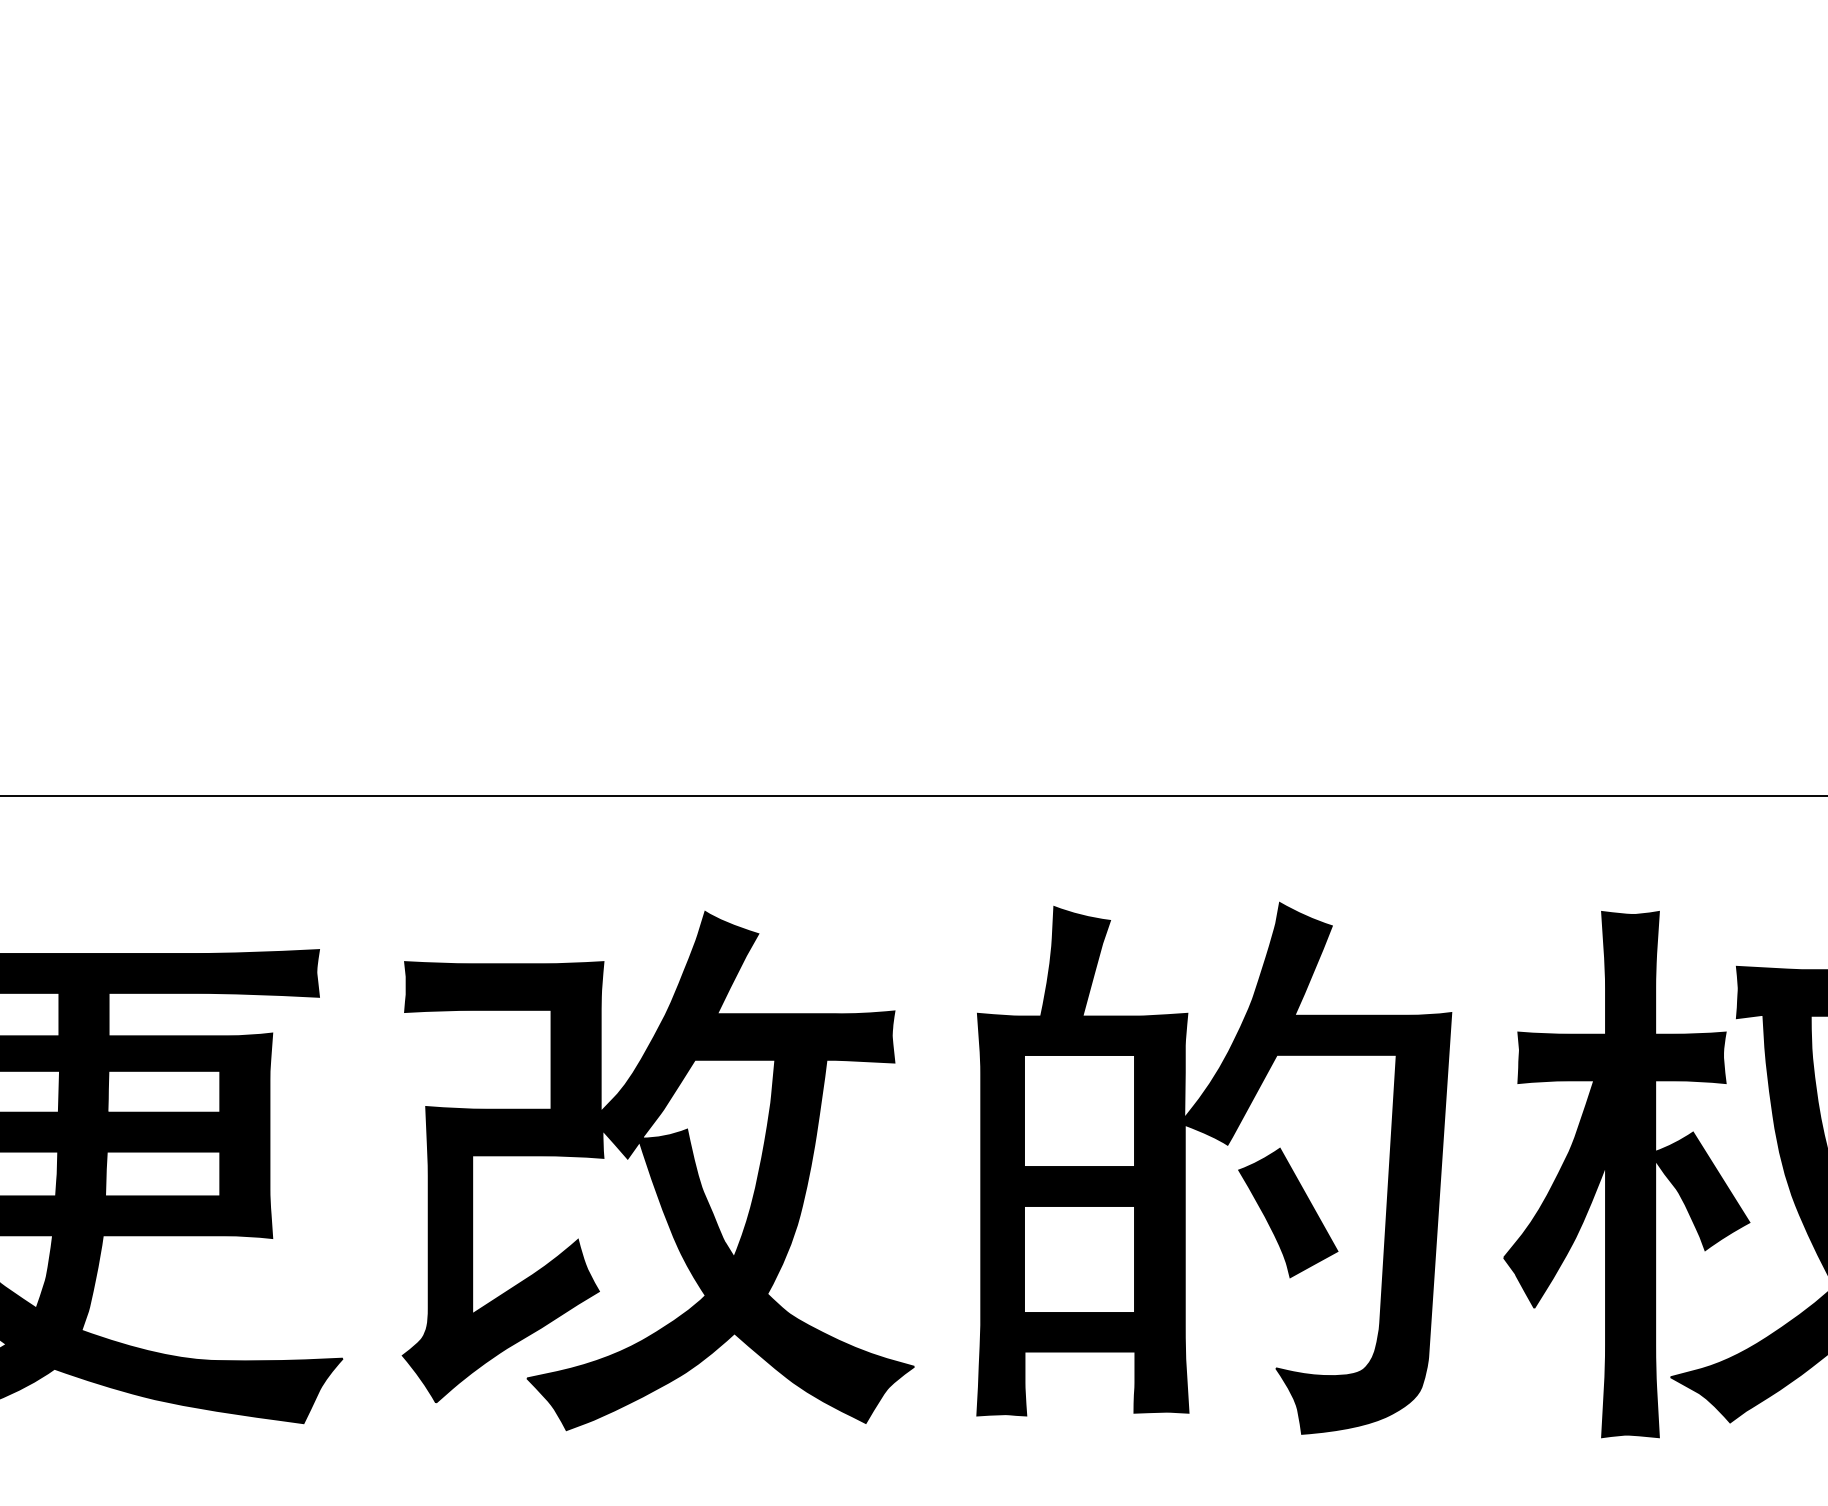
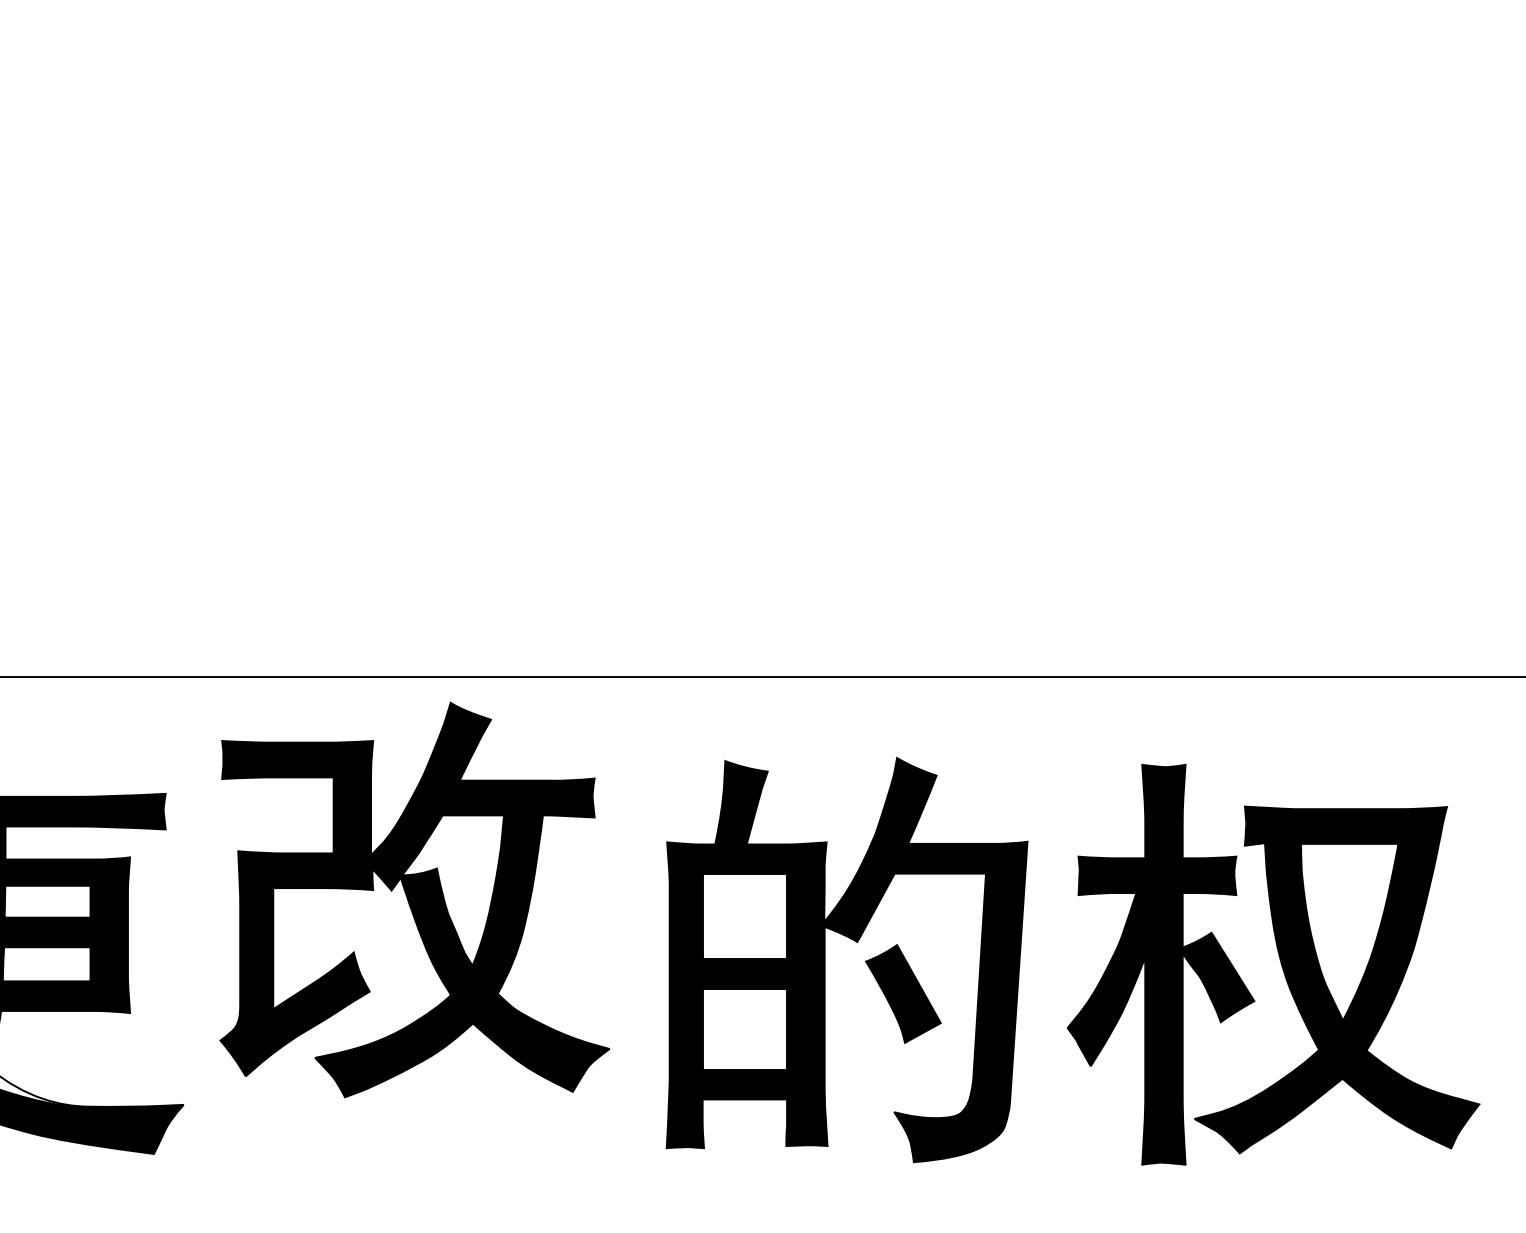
part: (657, 1170) -> (414, 899), moved

